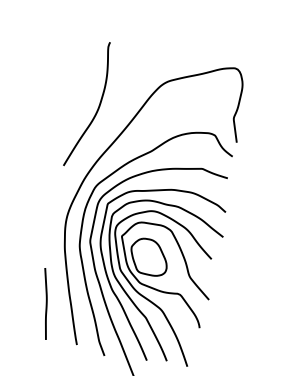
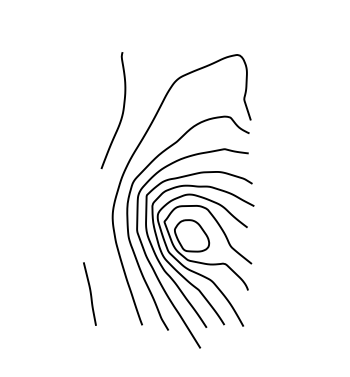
curve: (45, 302) -> (89, 292), moved

